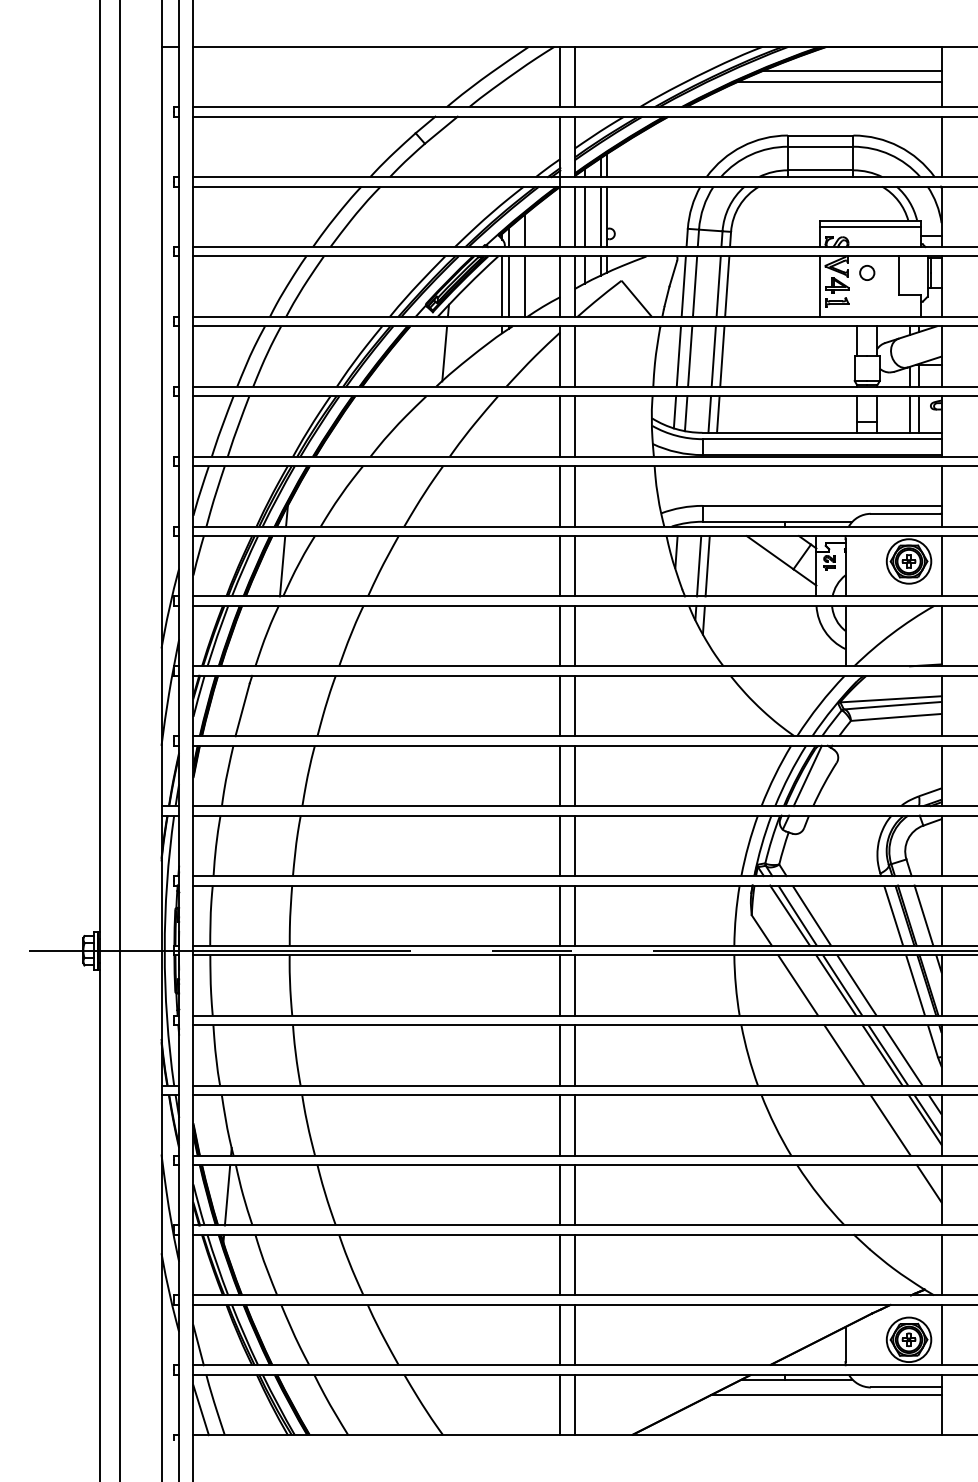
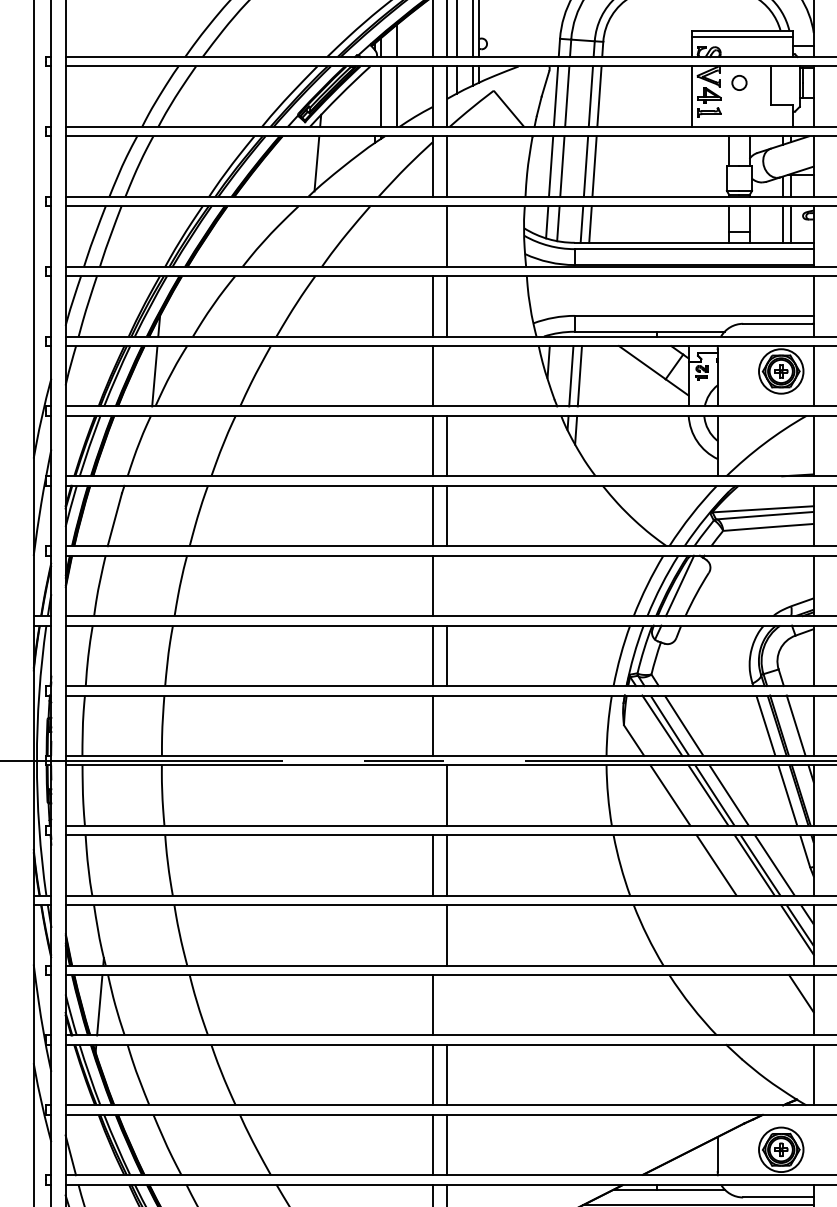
line: (502, 286) -> (374, 96), removed
line: (560, 426) -> (432, 236), removed
line: (574, 566) -> (446, 376), removed
line: (574, 775) -> (446, 585), removed
line: (574, 915) -> (446, 725), removed
line: (560, 985) -> (432, 795), removed
line: (560, 1125) -> (432, 935), removed
line: (890, 1125) -> (762, 935), removed
line: (574, 1195) -> (446, 1005), removed
line: (941, 1334) -> (813, 1144), removed

